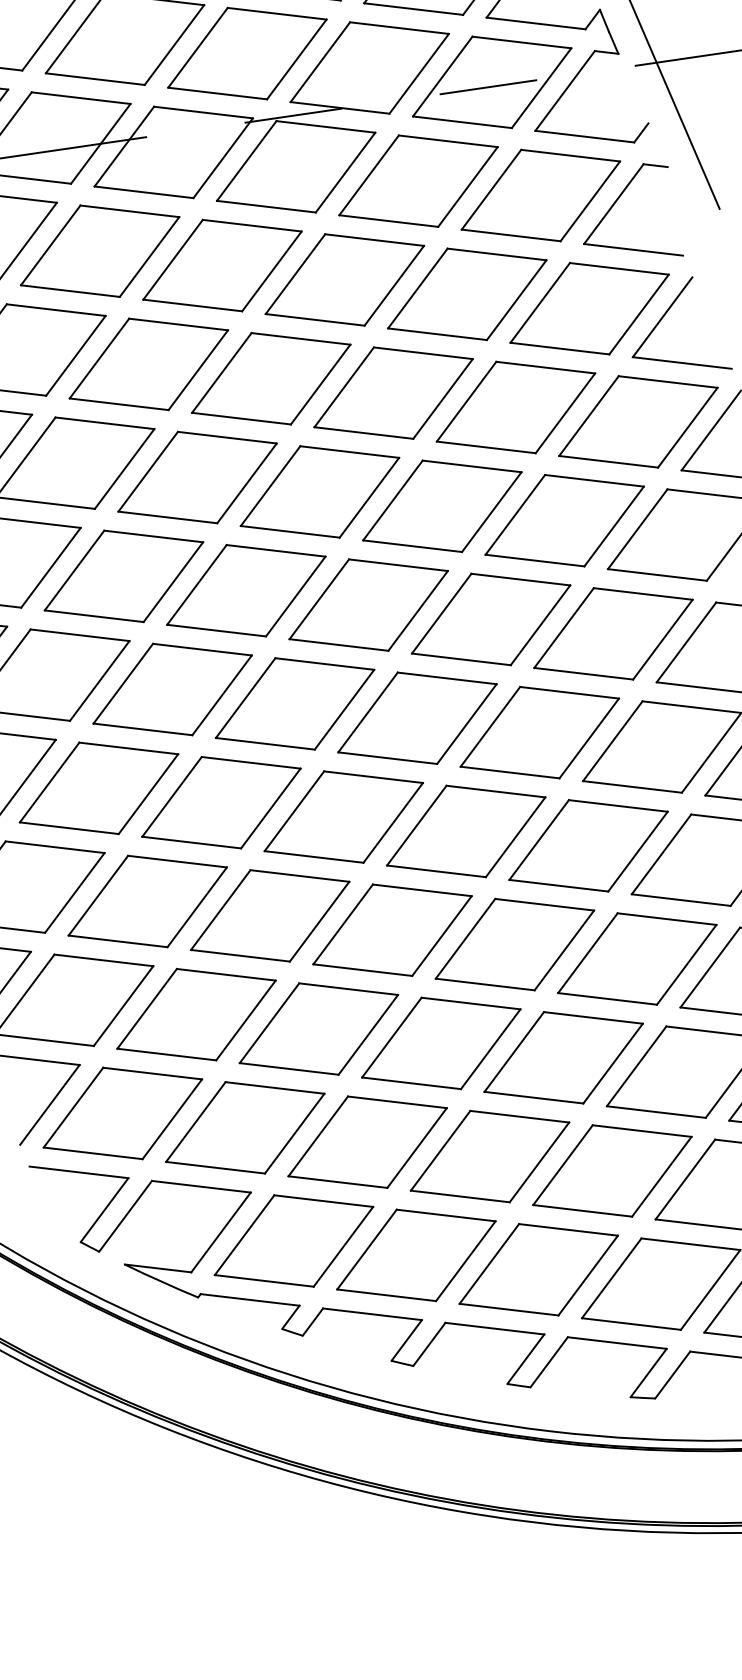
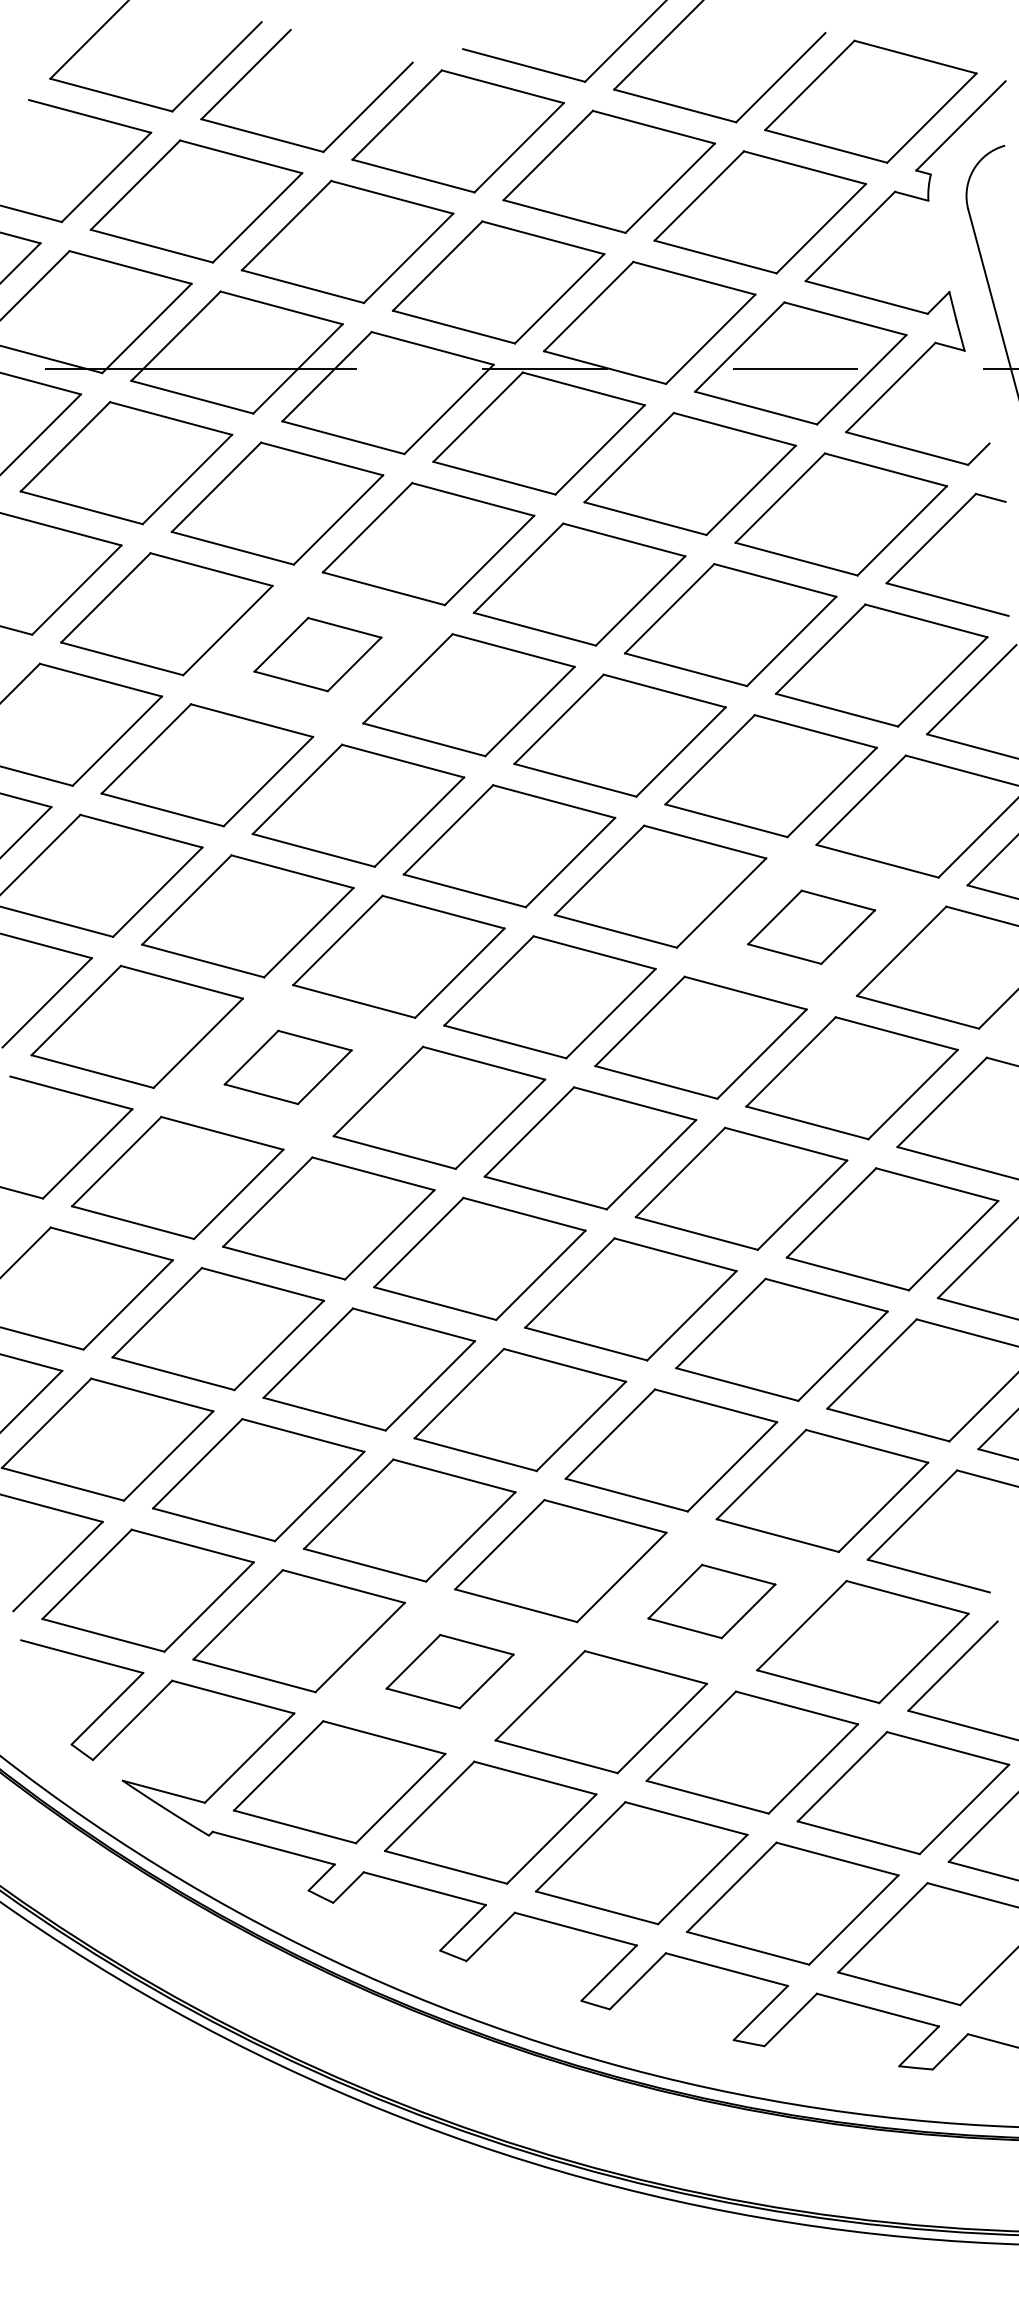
part: (148, 364) -> (317, 654), size x0.6
part: (564, 520) -> (811, 927), size x0.6
part: (172, 689) -> (287, 1067), size x0.6
part: (563, 1057) -> (711, 1601), size x0.6
part: (367, 1142) -> (449, 1671), size x0.6

